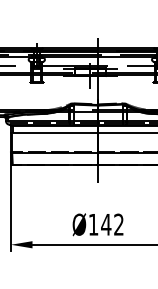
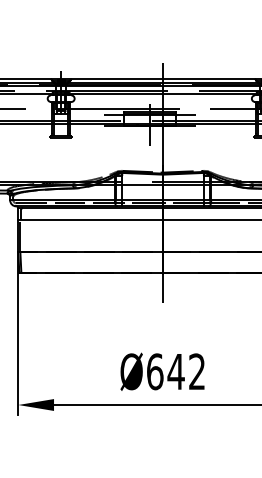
text: (93, 224) -> (155, 371), Ø142 -> Ø642

